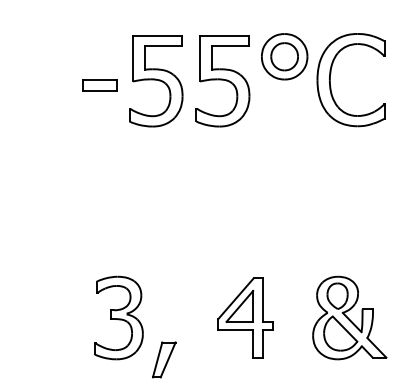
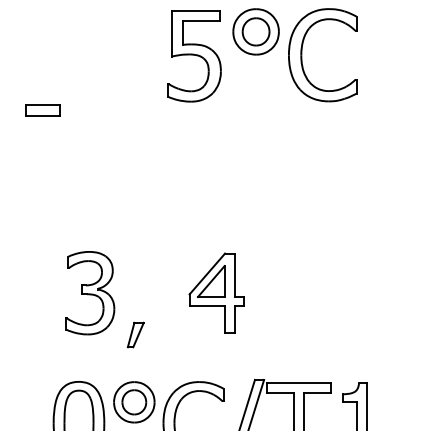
part: (156, 81) -> (127, 56), removed
part: (99, 85) -> (42, 110), moved
part: (349, 318) -> (320, 293), removed
part: (164, 359) -> (135, 334), size x0.7

